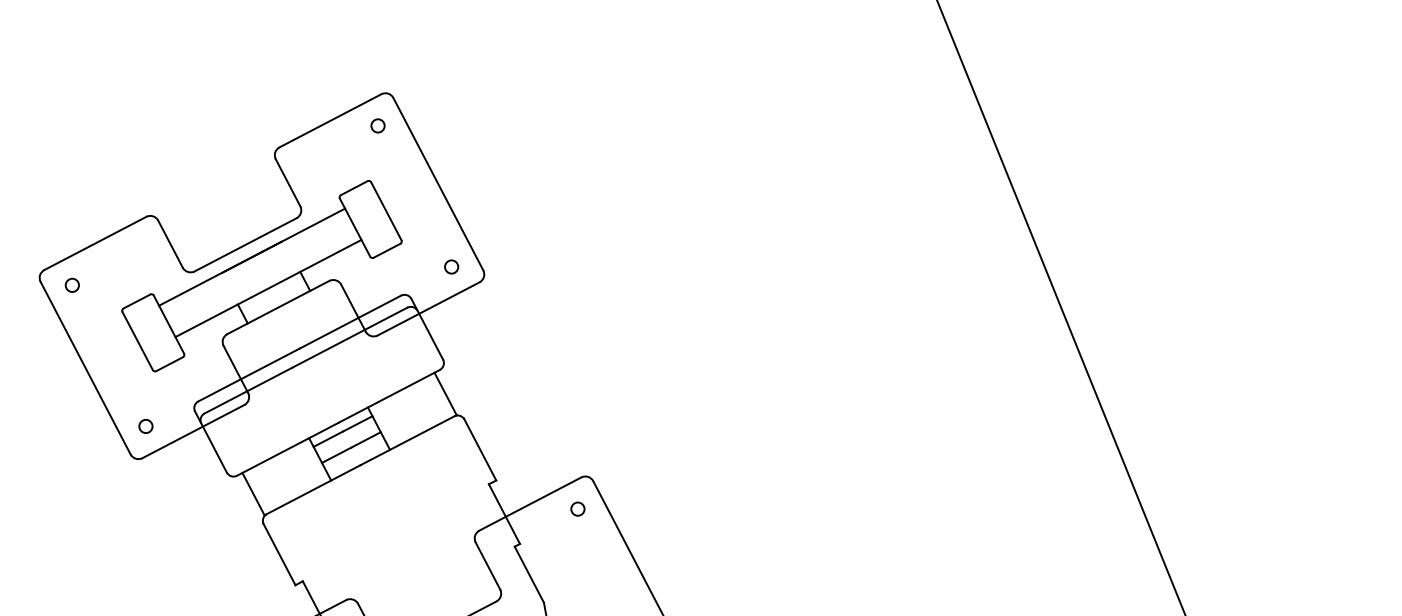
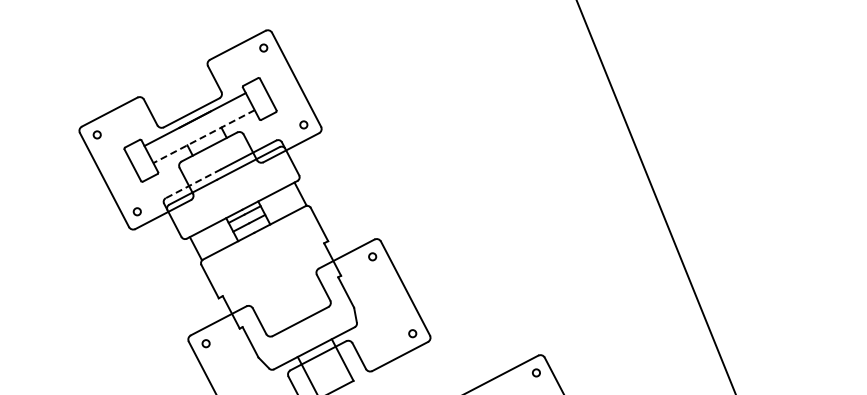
line: (267, 288) -> (203, 136), solid -> dashed
line: (249, 376) -> (193, 184), solid -> dashed

